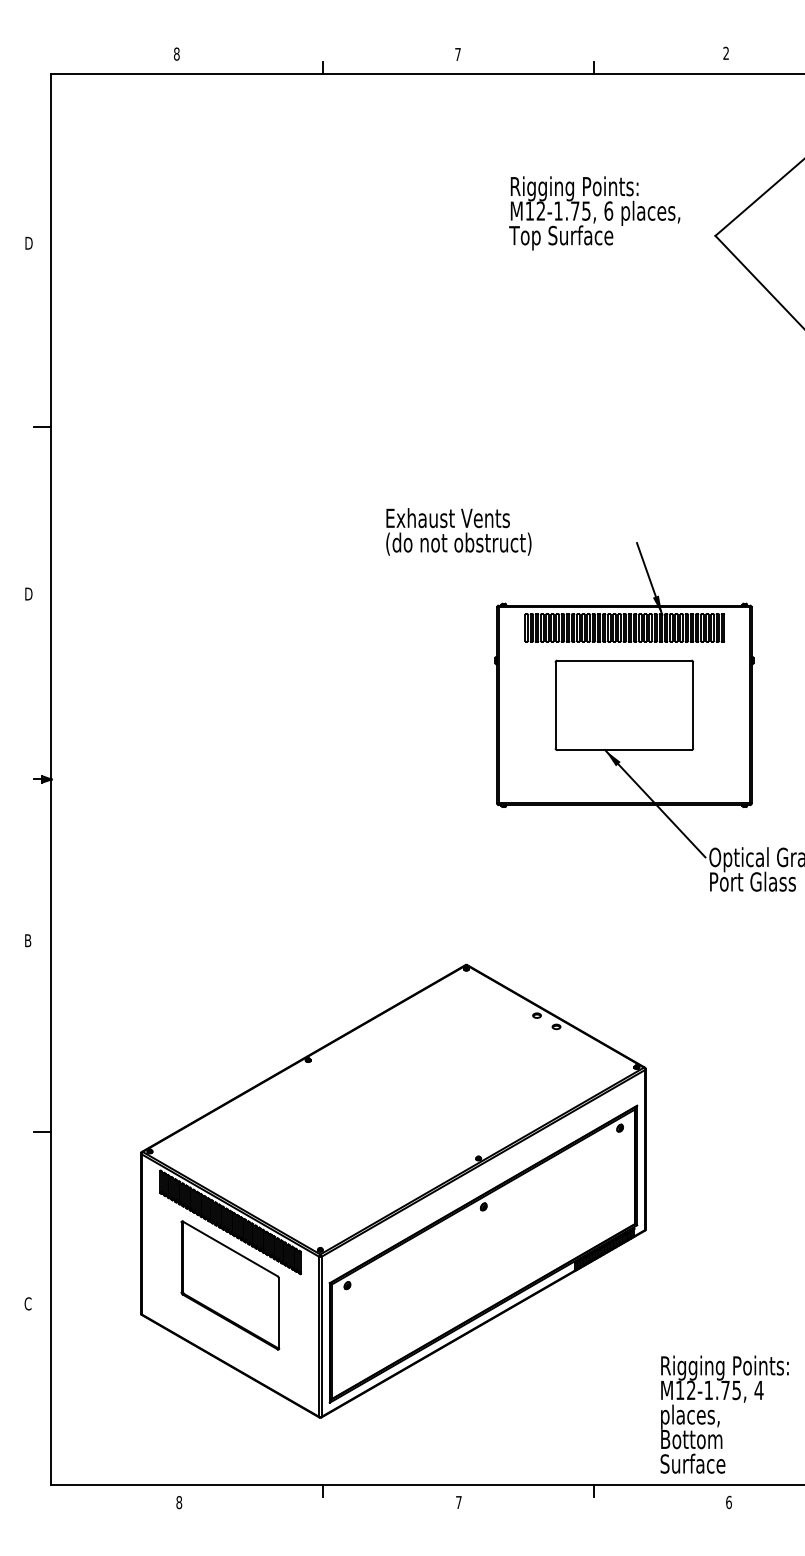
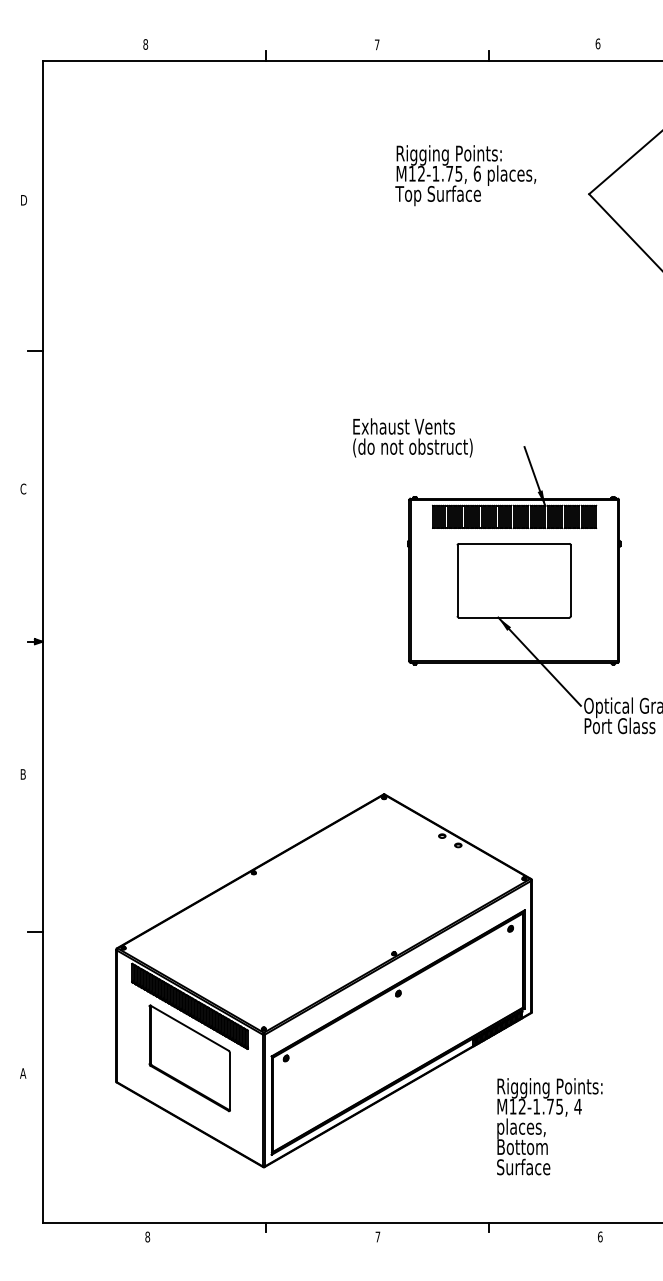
text: (725, 52) -> (597, 43), 2 -> 6
text: (594, 213) -> (465, 175), moved
text: (458, 531) -> (412, 437), moved
text: (28, 593) -> (23, 488), D -> C
text: (28, 1303) -> (23, 1073), C -> A
text: (724, 1414) -> (549, 1126), moved

